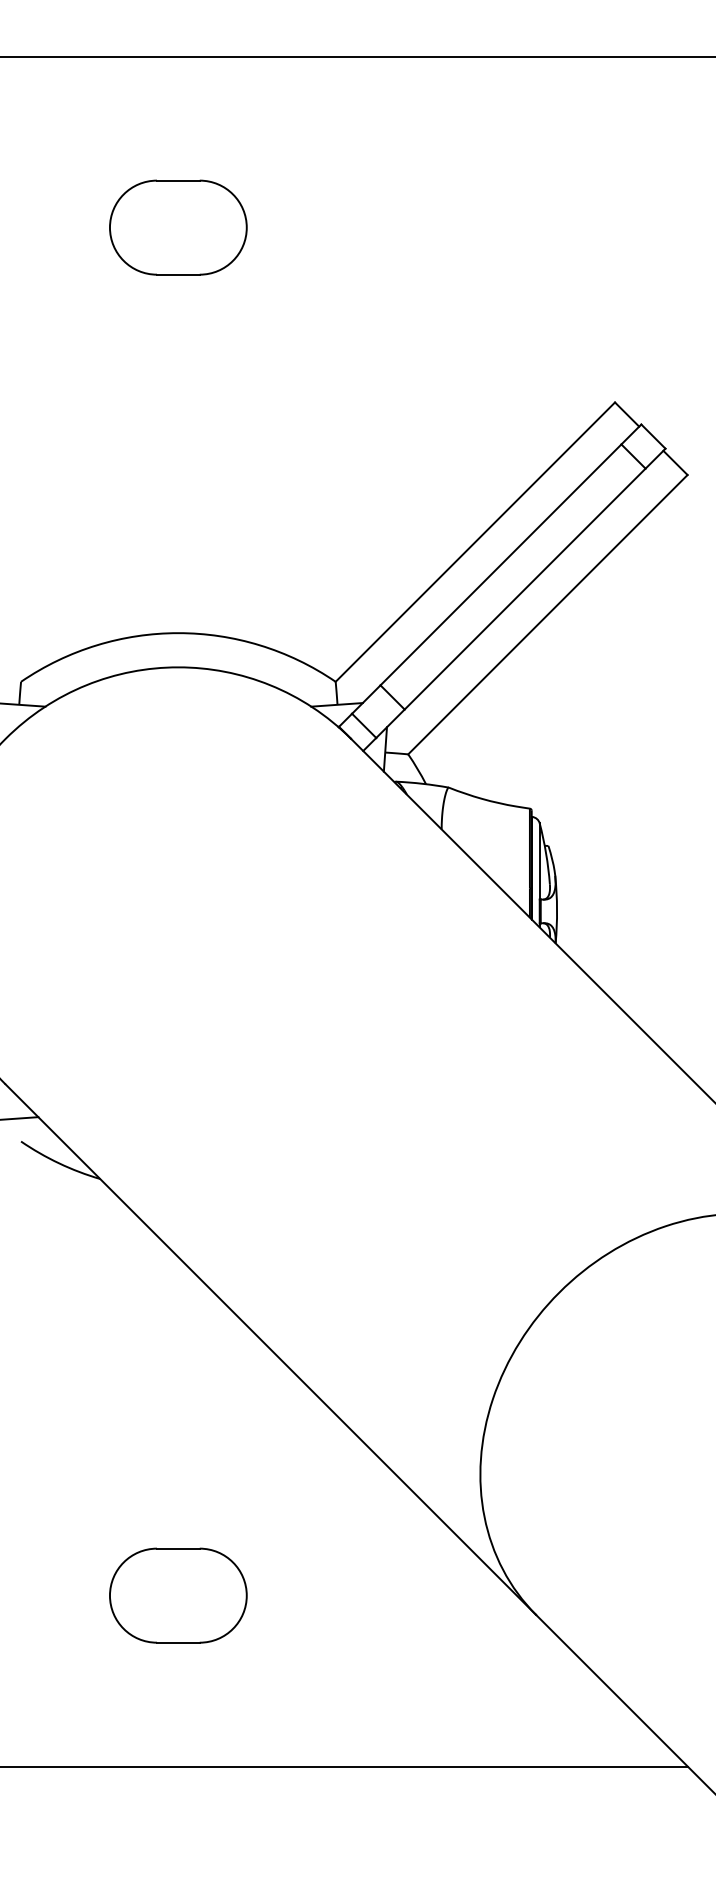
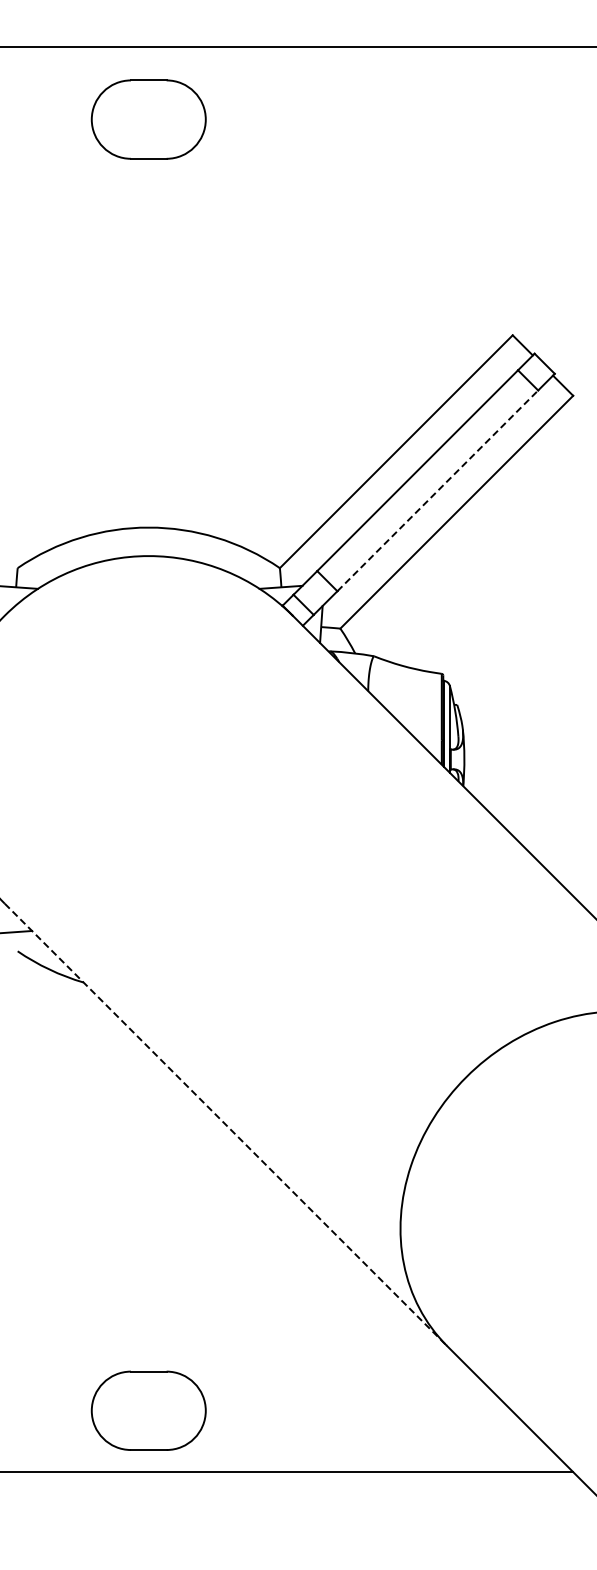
part: (178, 227) -> (148, 119), moved
line: (524, 588) -> (437, 490), solid -> dashed
line: (270, 1349) -> (225, 1124), solid -> dashed
part: (178, 1595) -> (148, 1410), moved

